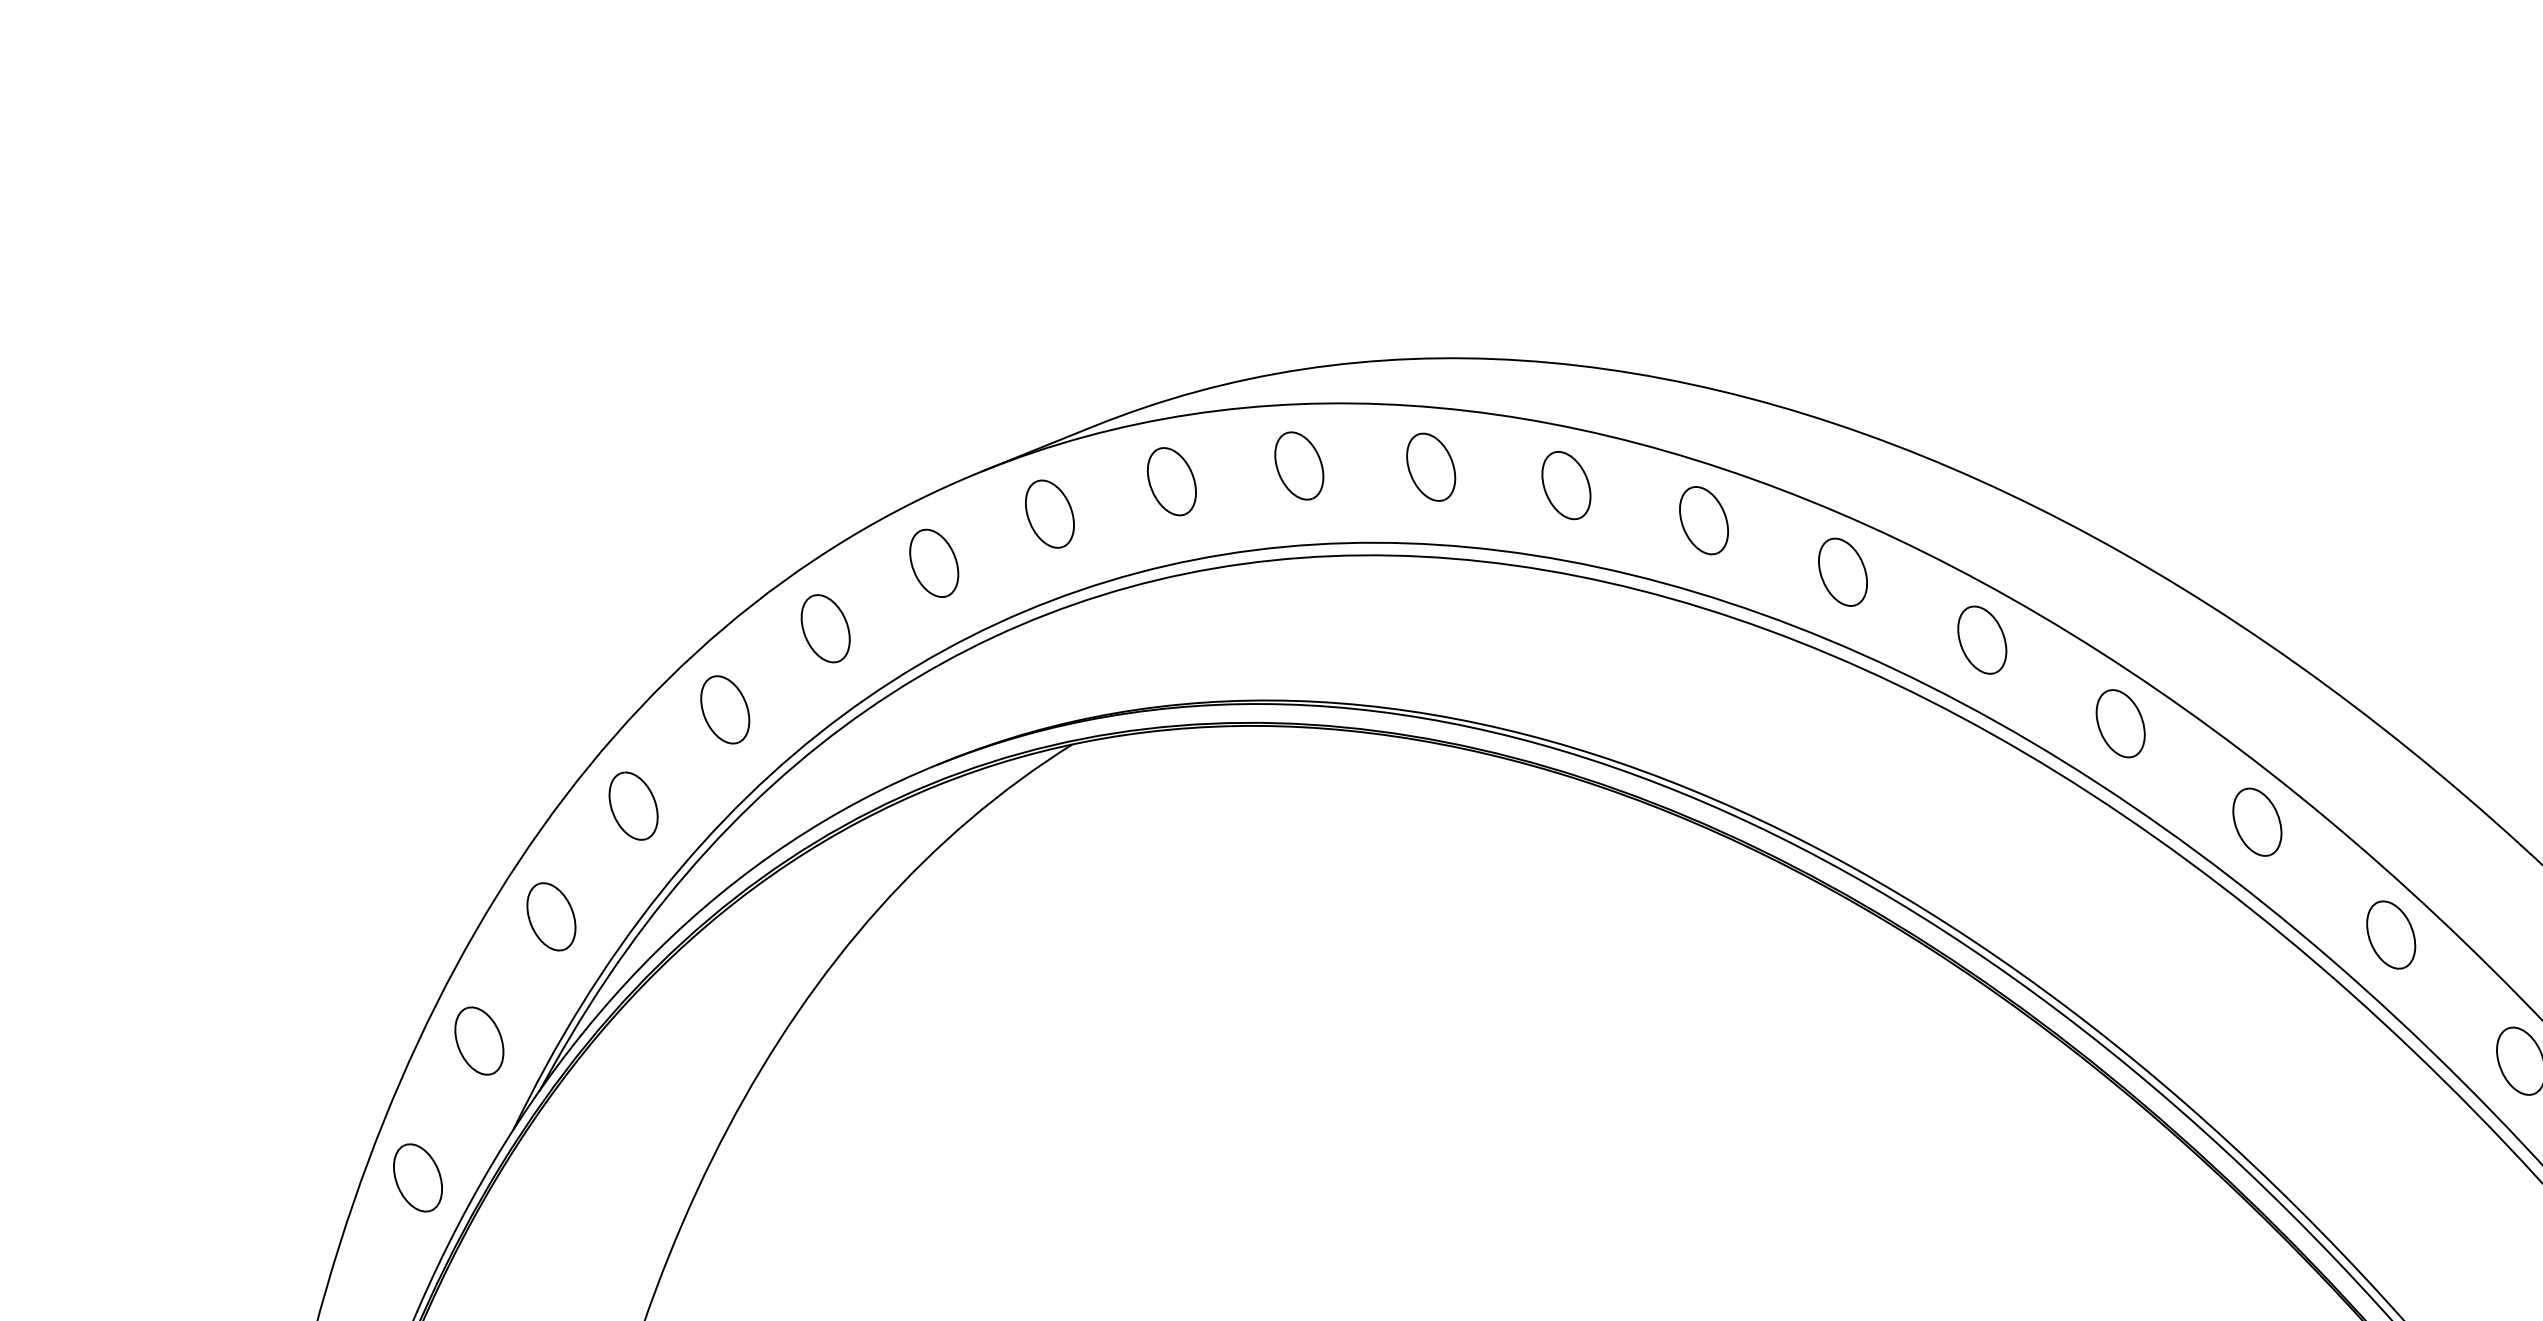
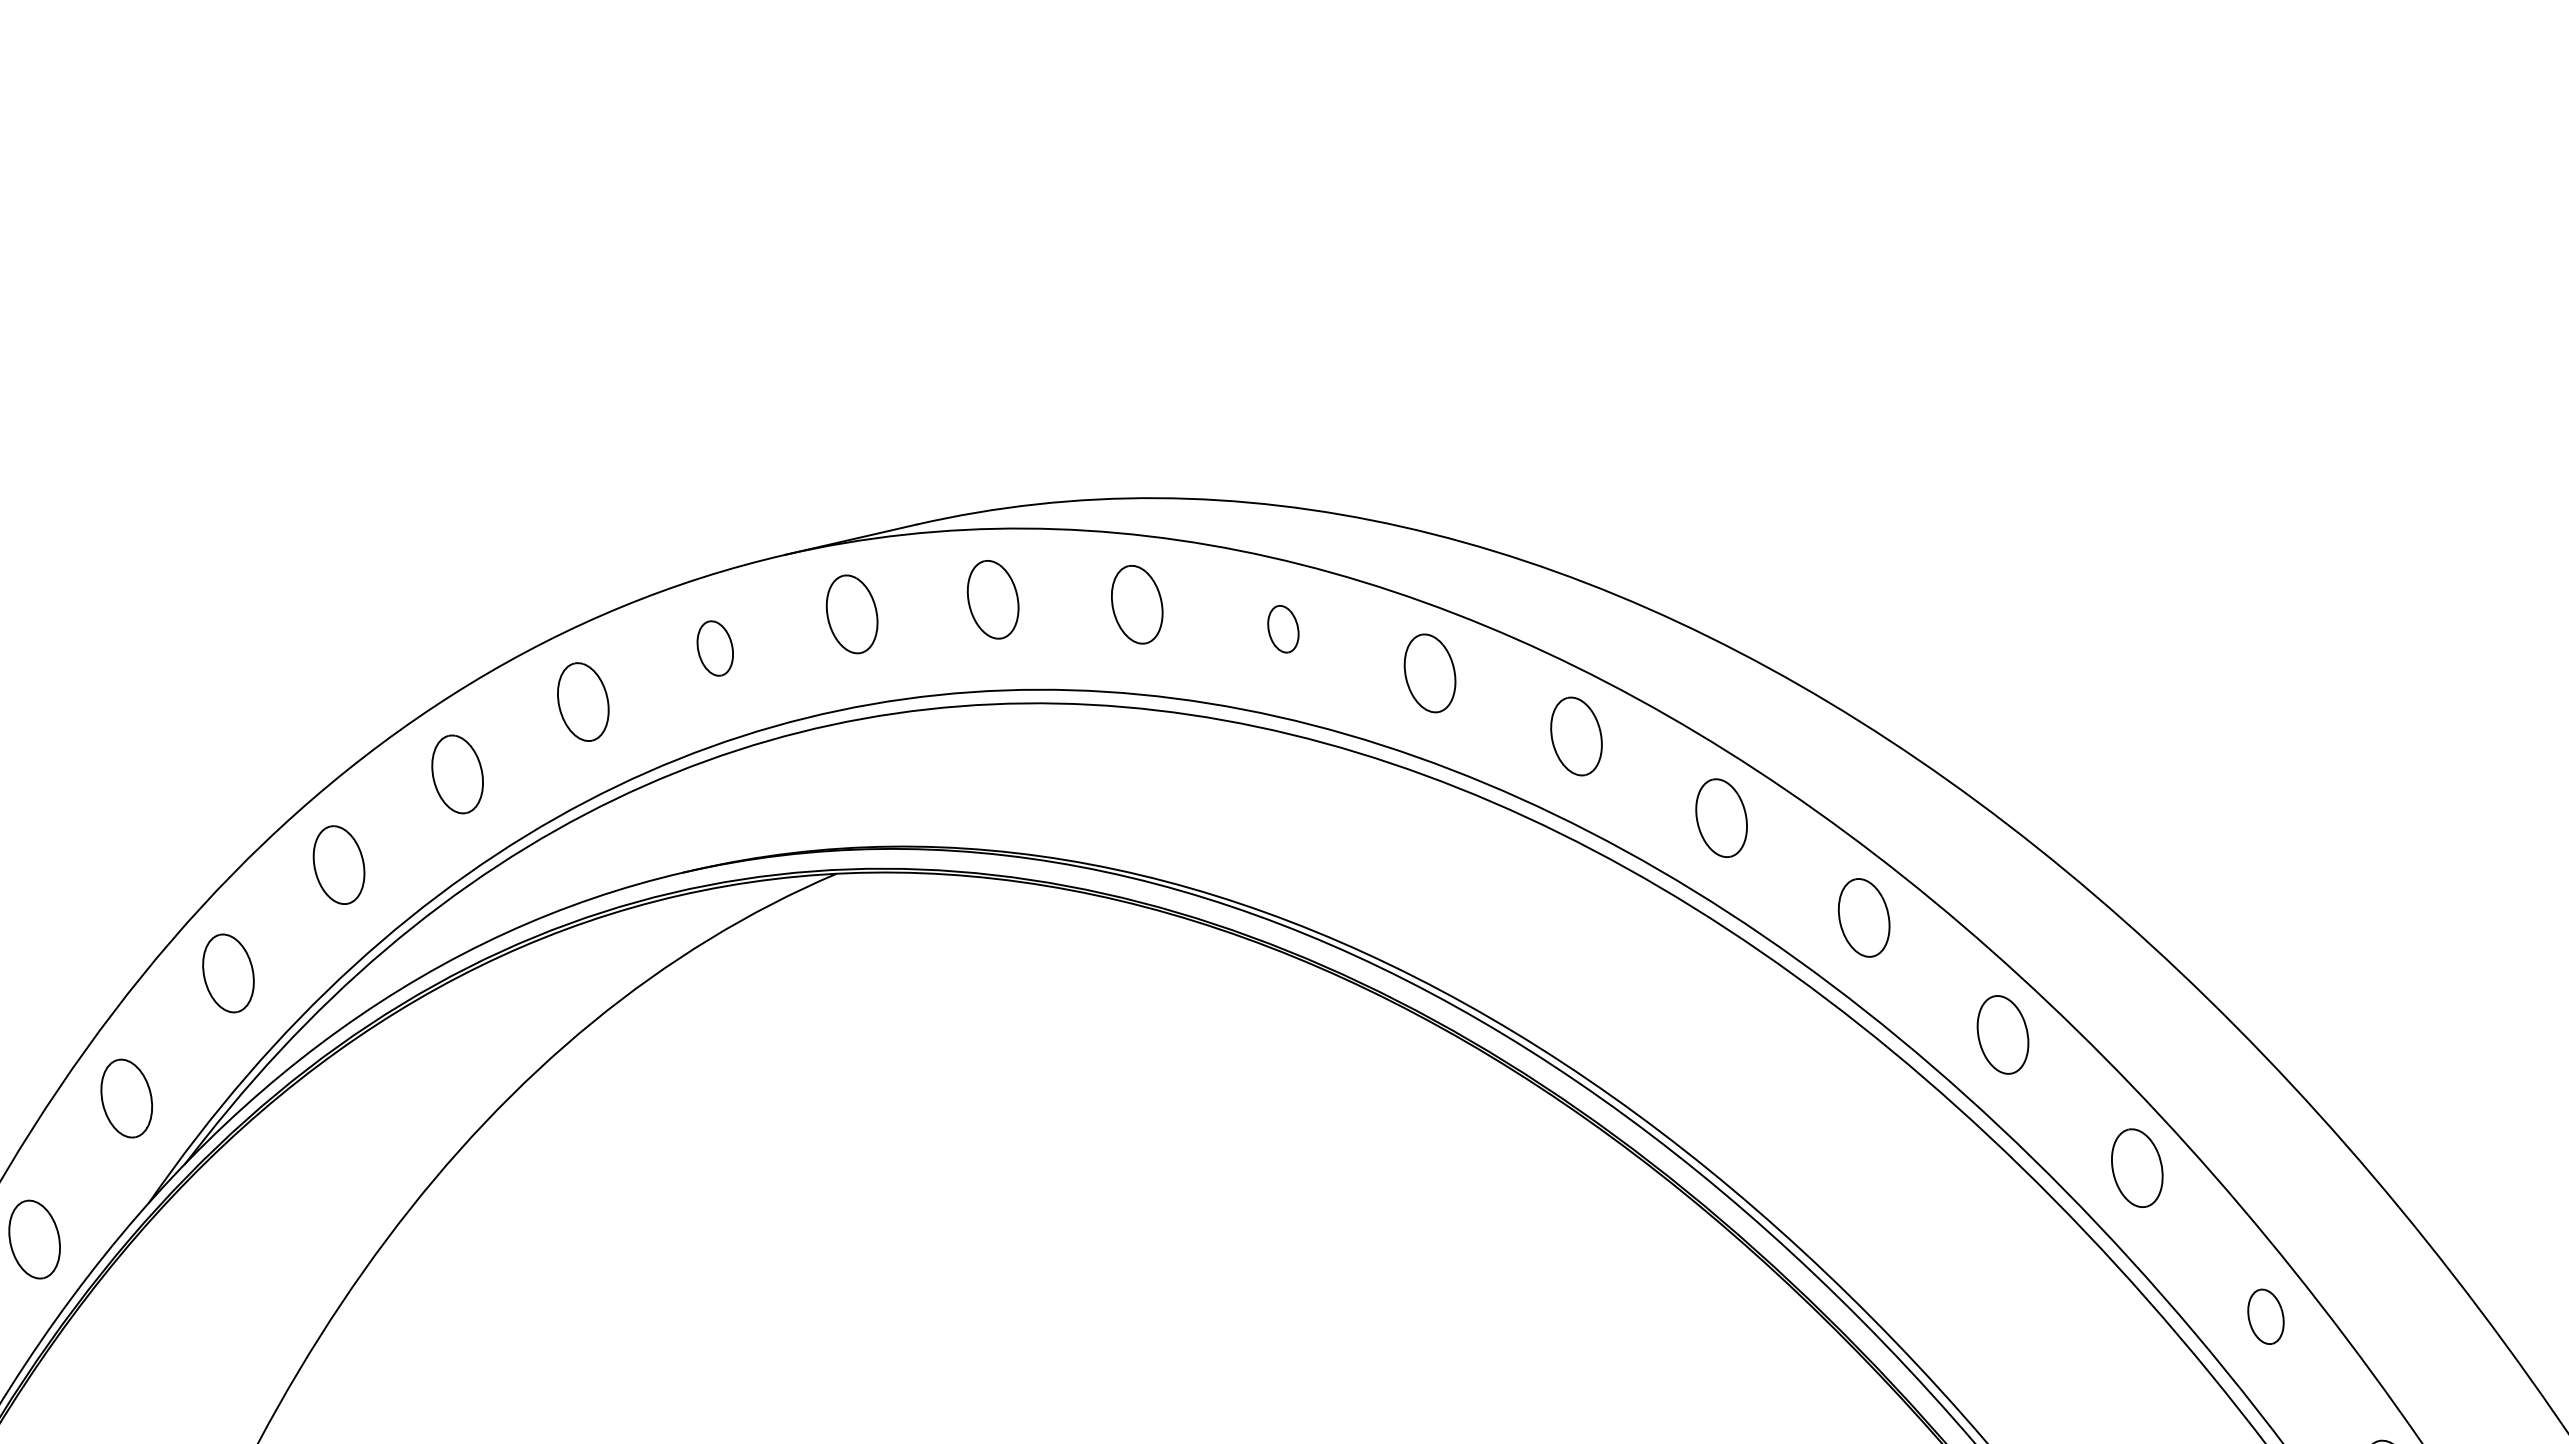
part: (1431, 466) -> (1283, 628), size x0.6
part: (934, 562) -> (715, 647), size x0.7
part: (2391, 934) -> (2266, 1316), size x0.7

